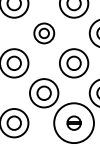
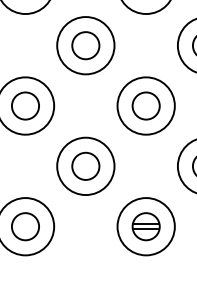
part: (44, 33) -> (86, 45), size x1.43
circle: (73, 122) -> (144, 225), size x0.71

